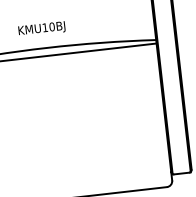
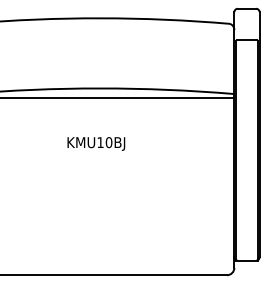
text: (42, 28) -> (96, 143), moved

